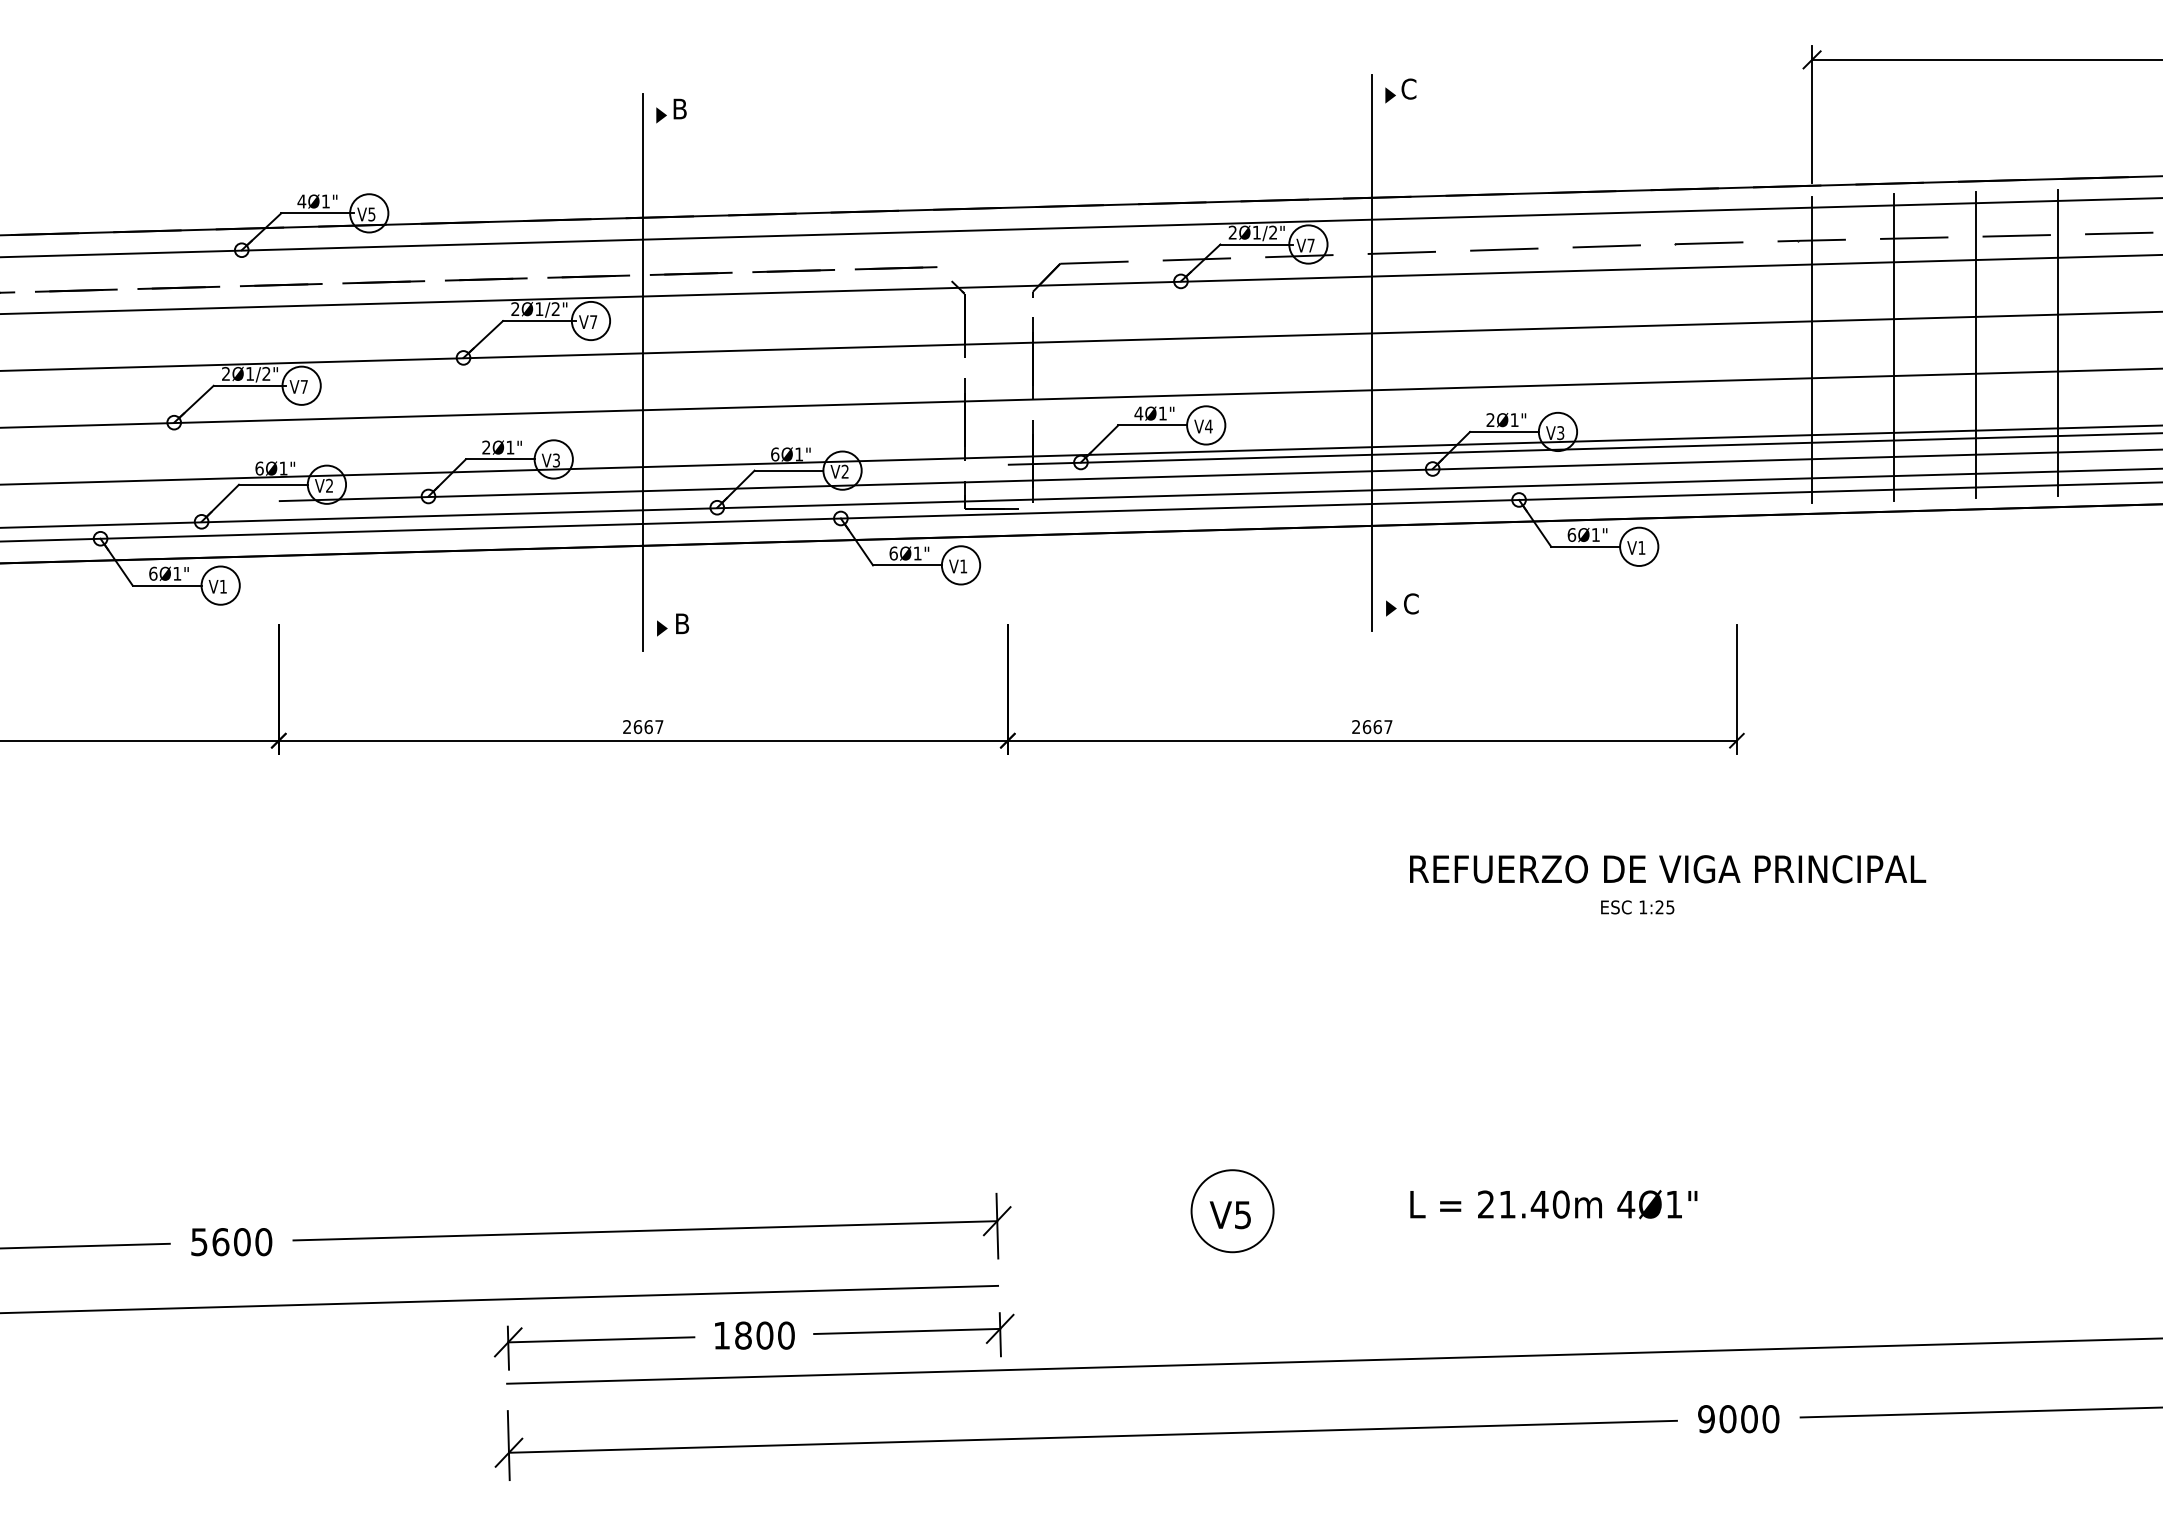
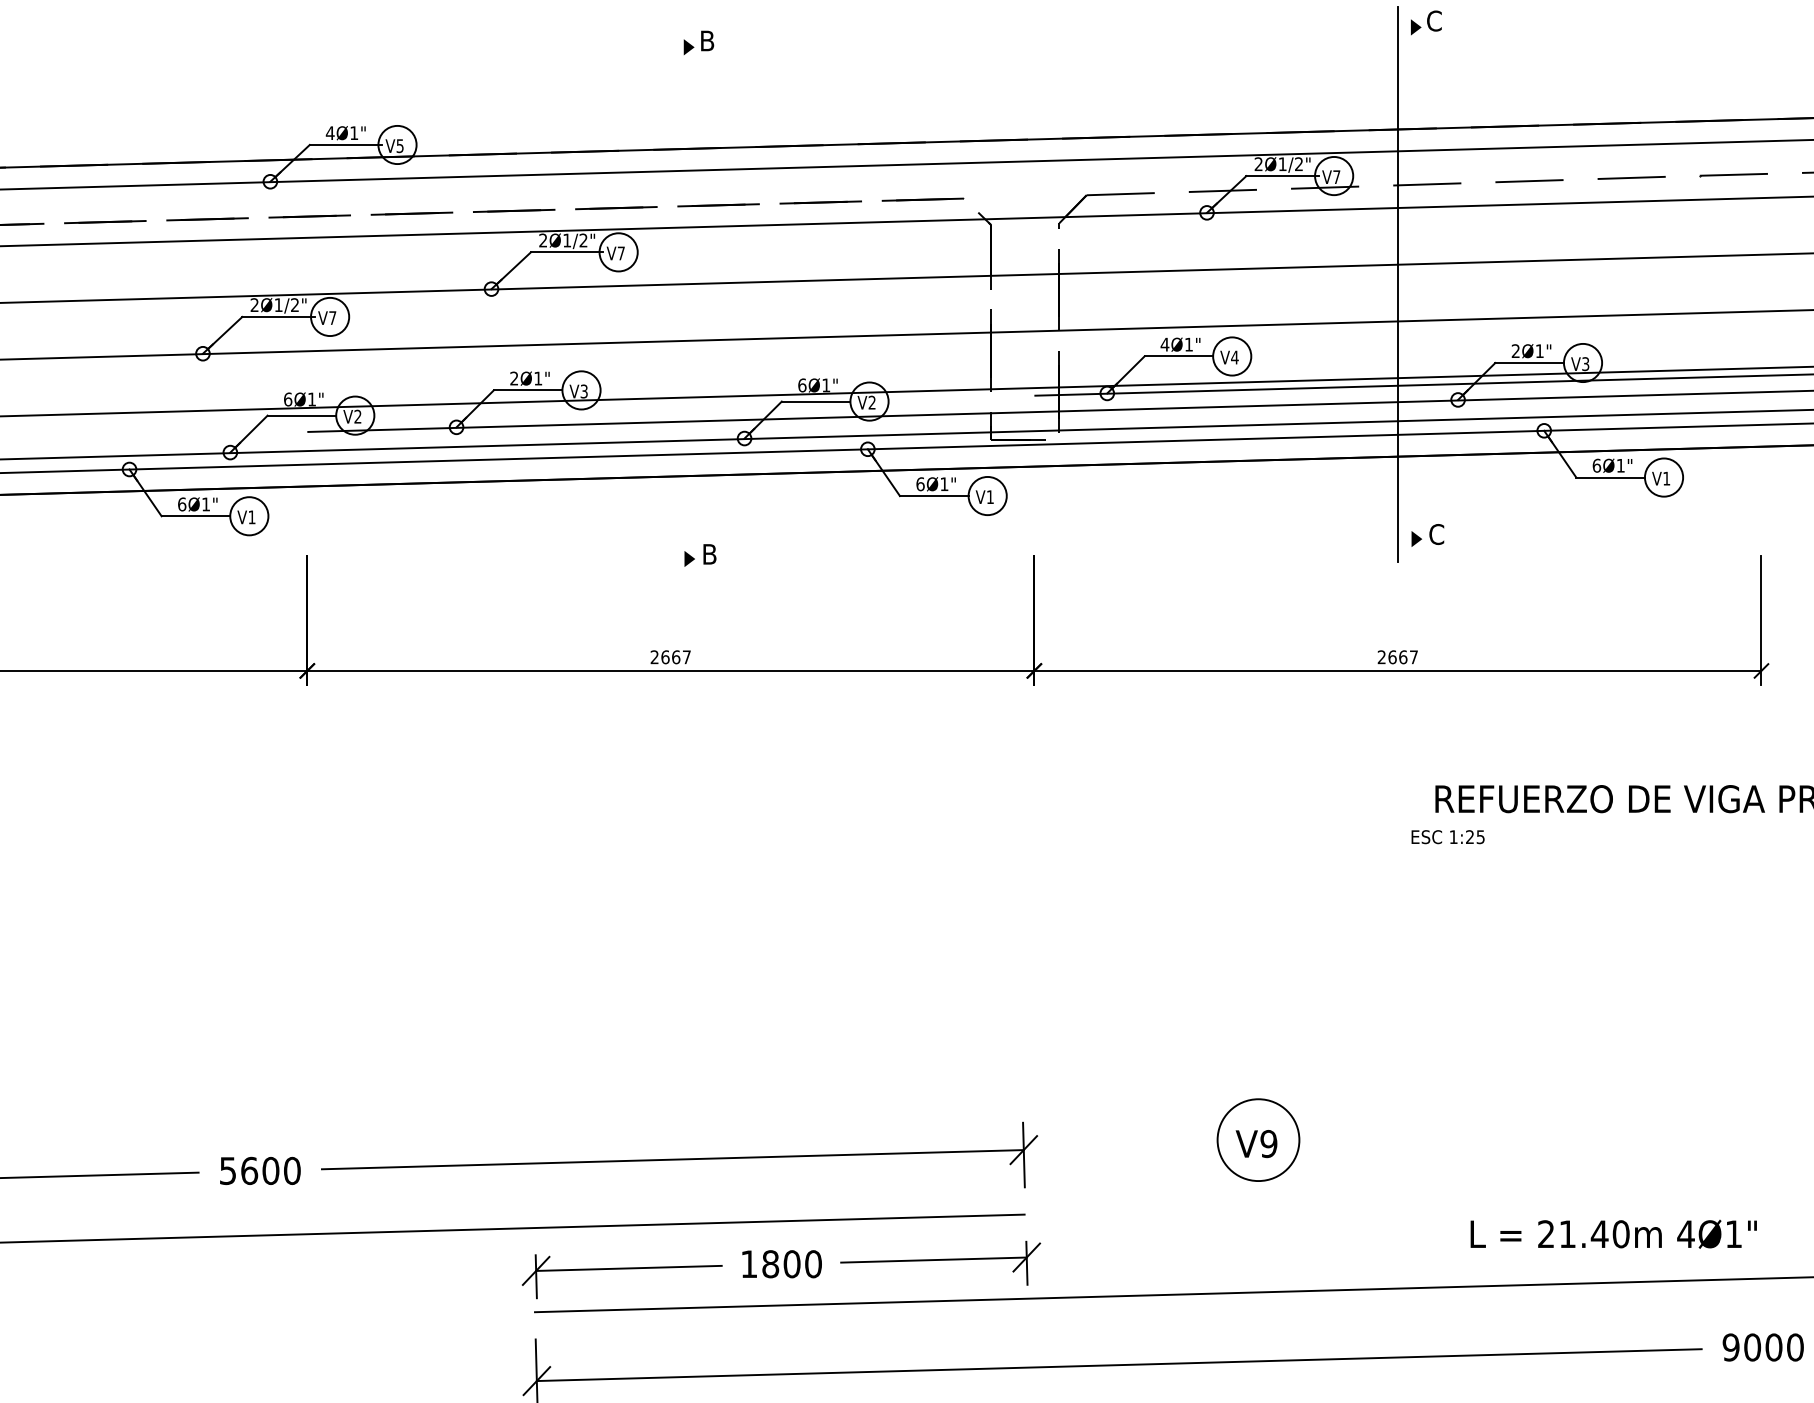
line: (643, 372) -> (671, 303), removed
text: (1637, 907) -> (1447, 837), moved
text: (1553, 1204) -> (1613, 1234), moved
text: (1242, 1215) -> (1268, 1144), V5 -> V9

